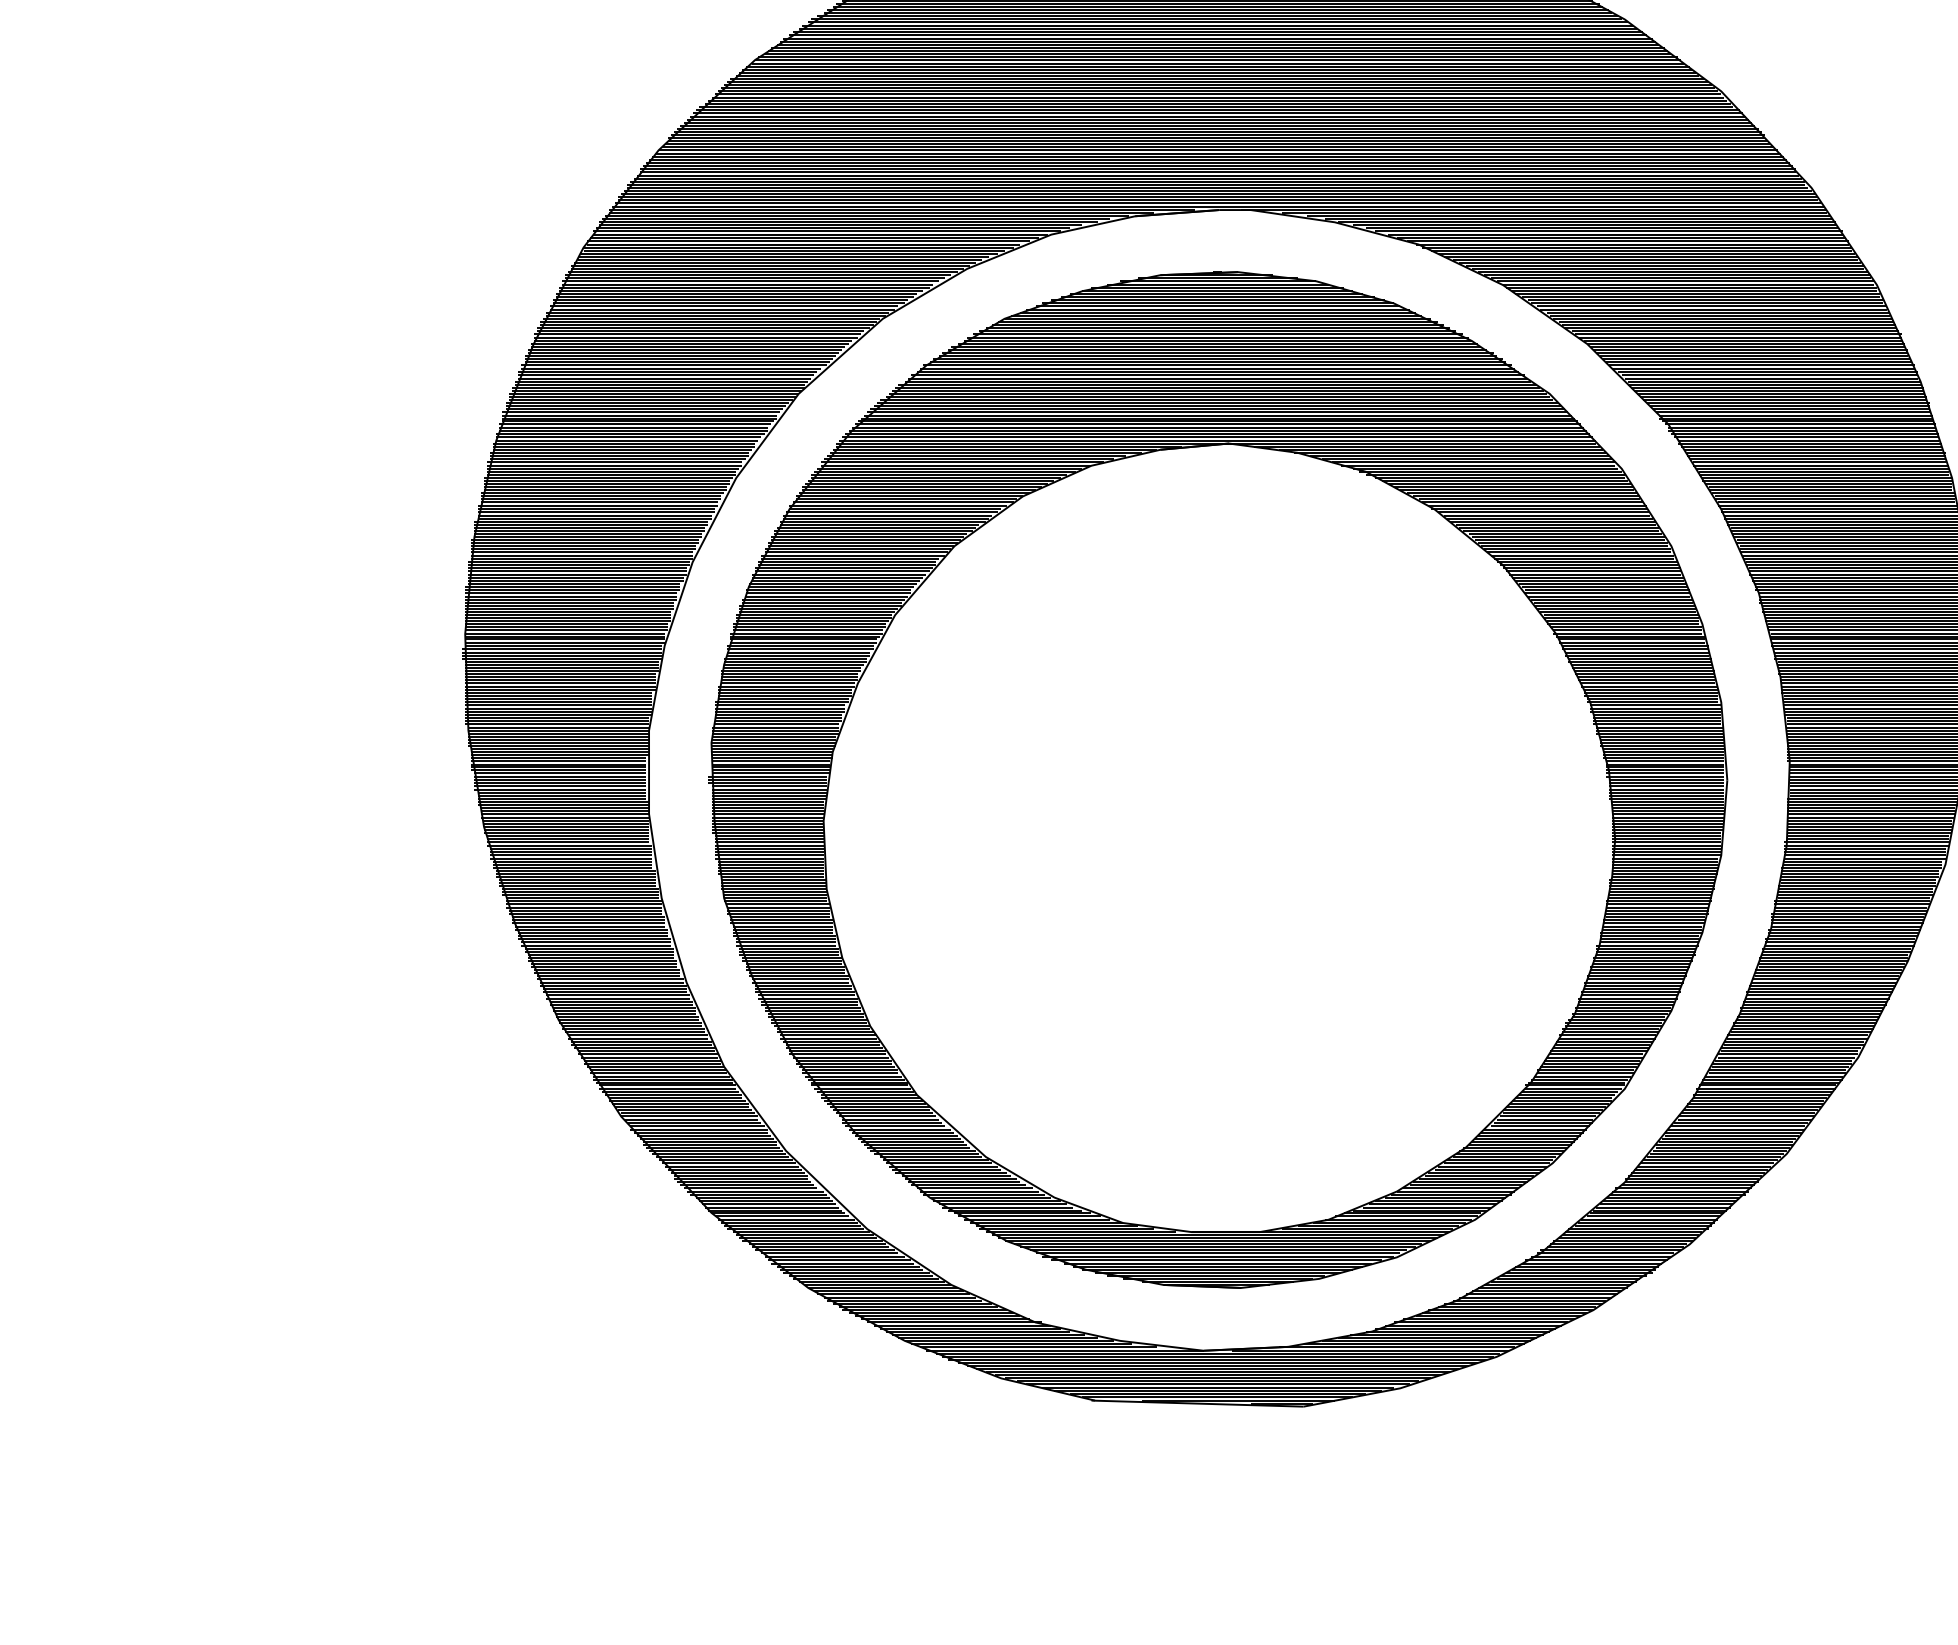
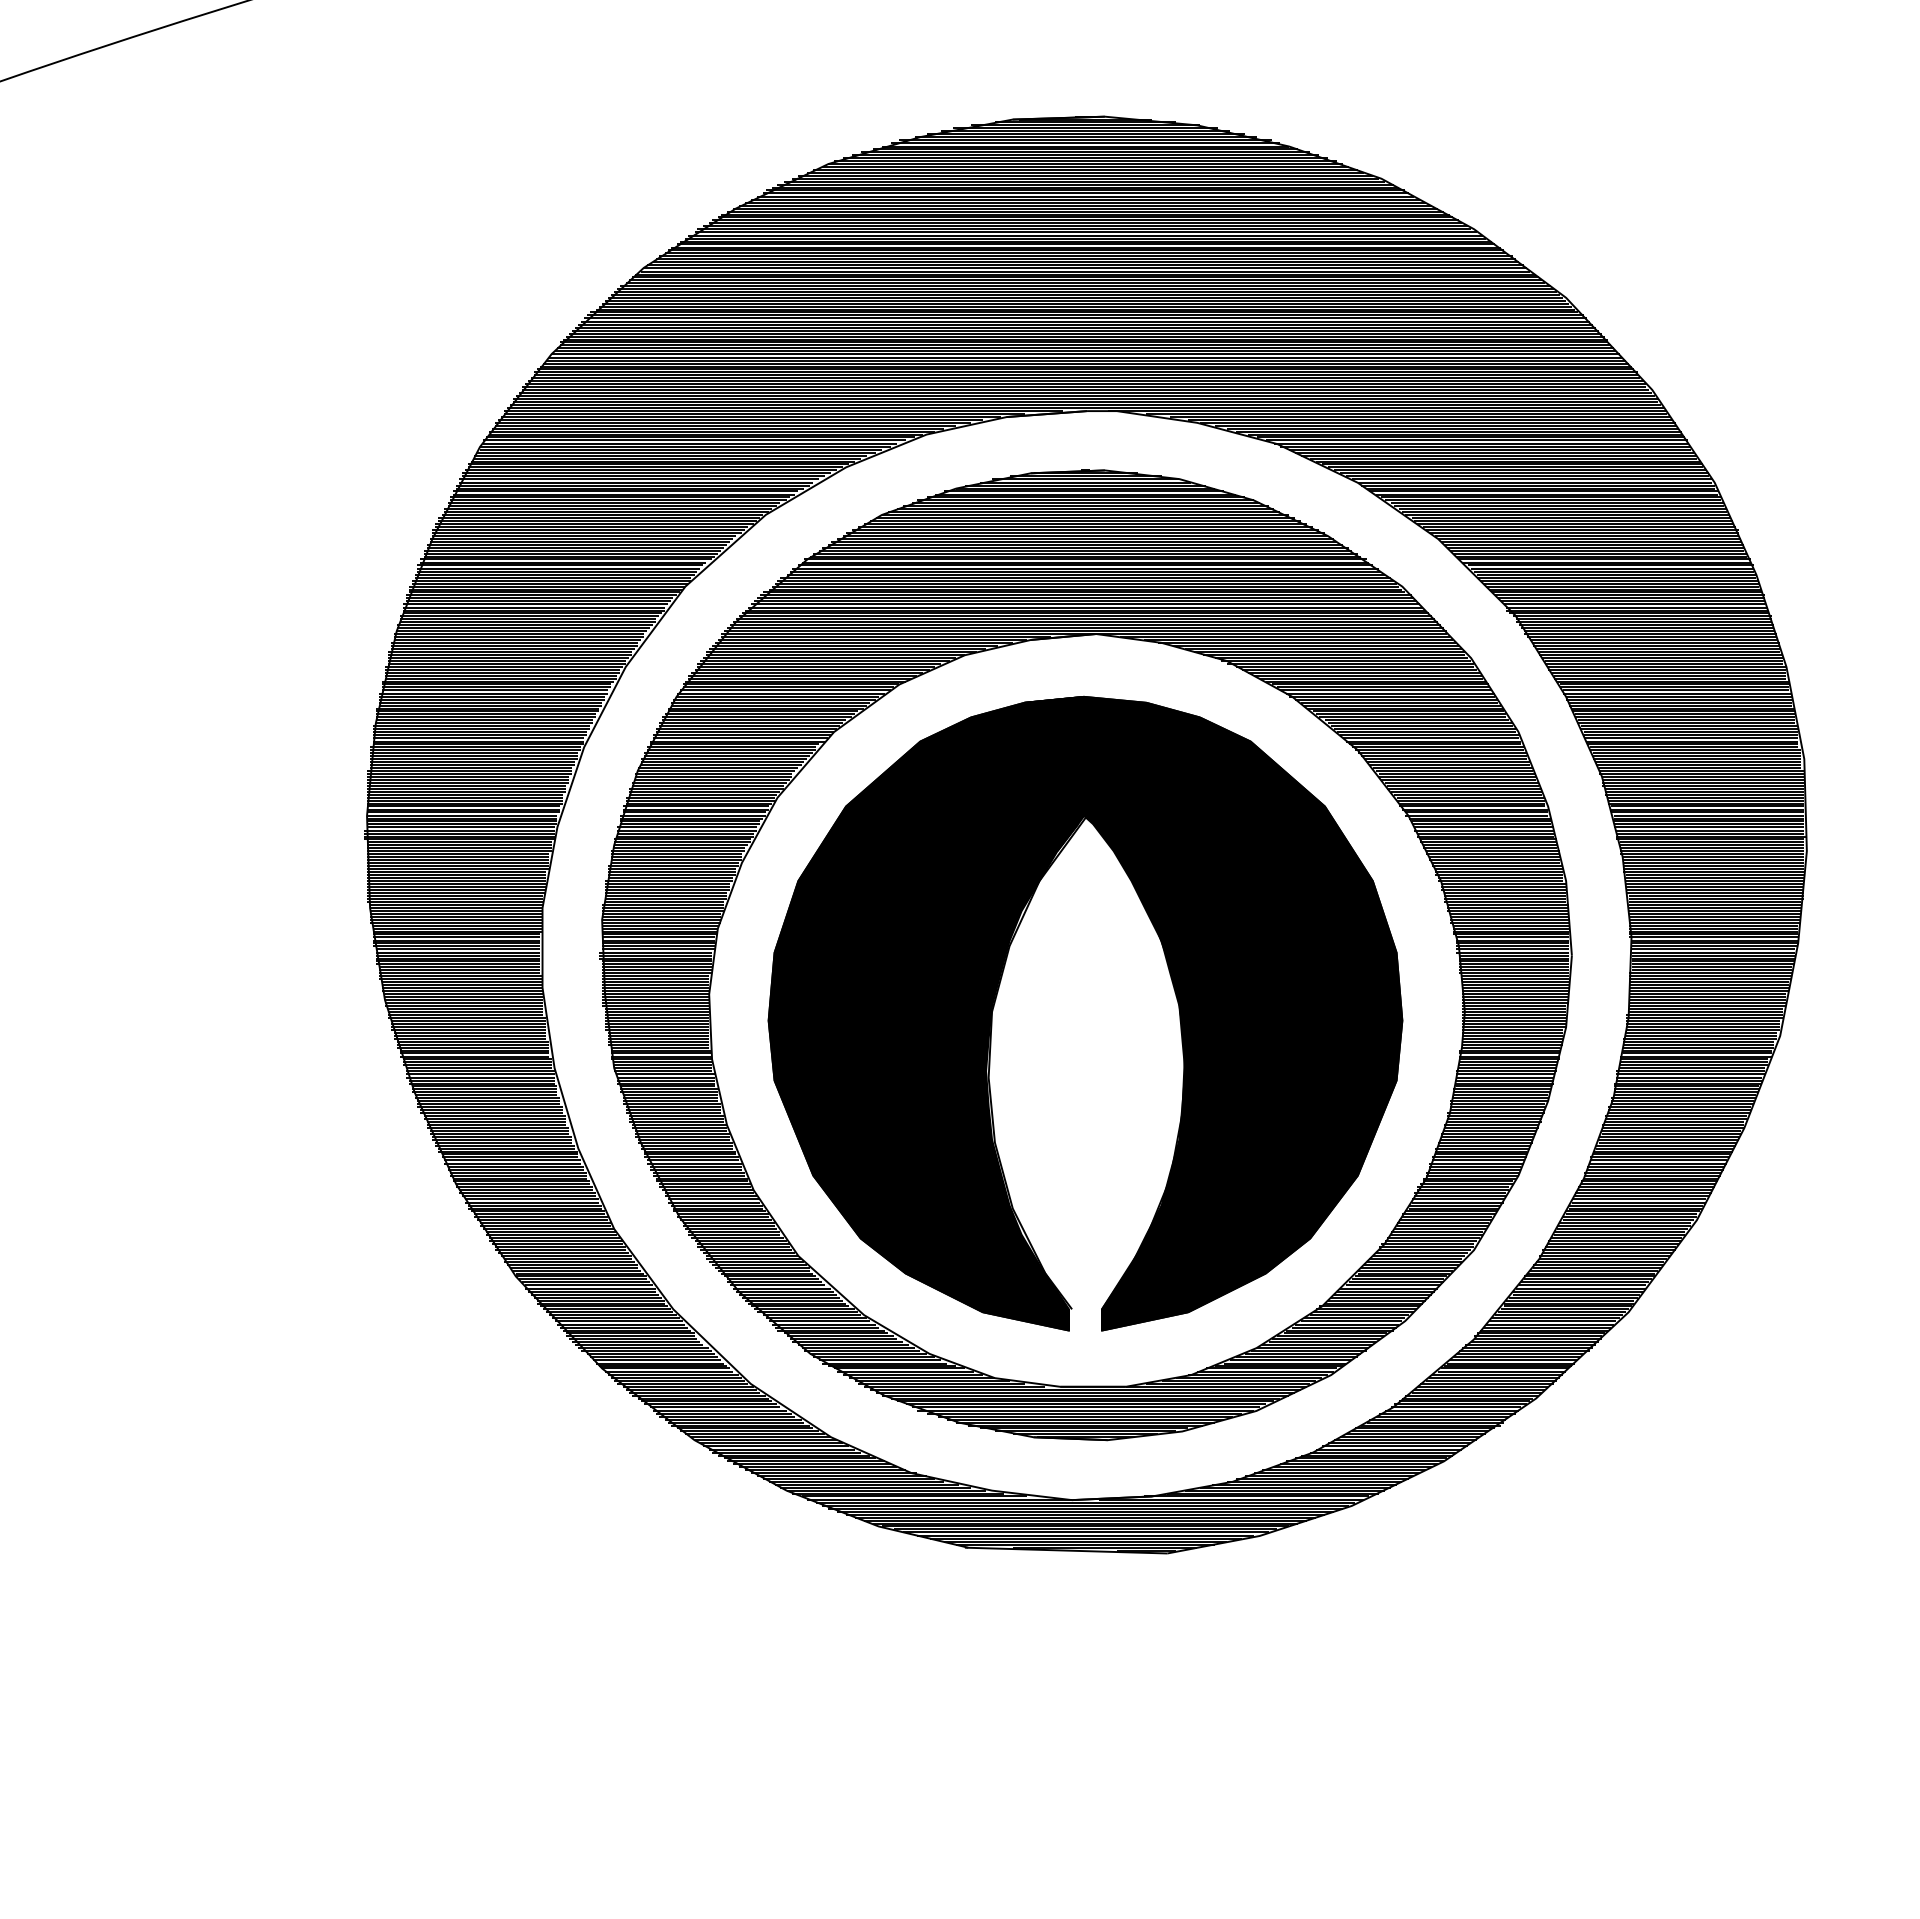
part: (1126, 819) -> (998, 992), added

